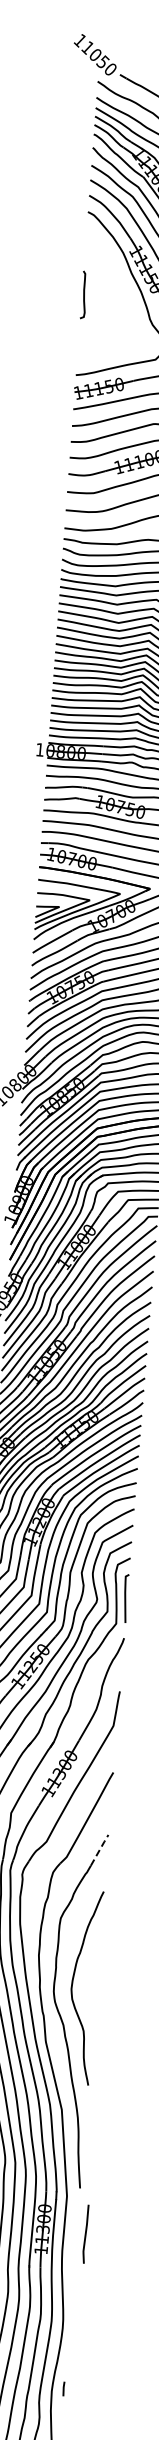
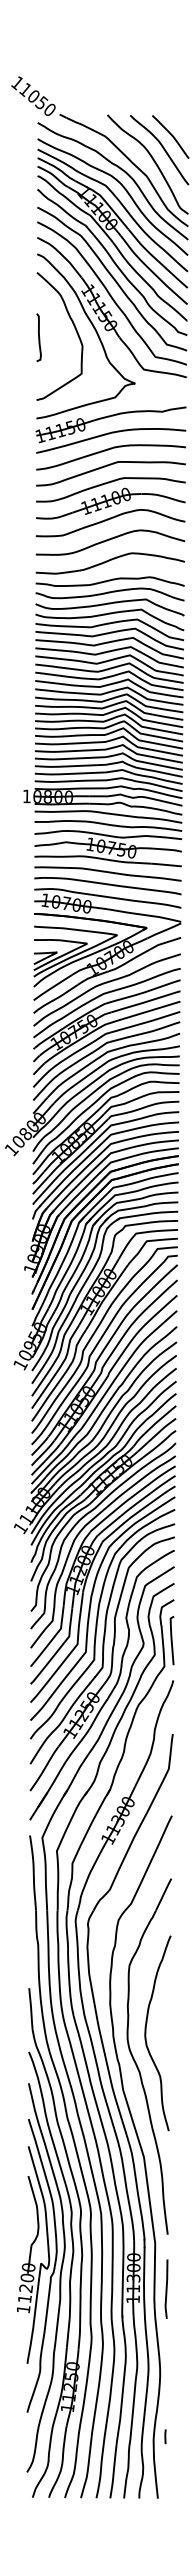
curve: (119, 288) -> (74, 328), added
line: (99, 1849) -> (163, 1893), dashed -> solid
line: (85, 2233) -> (166, 2288), moved

